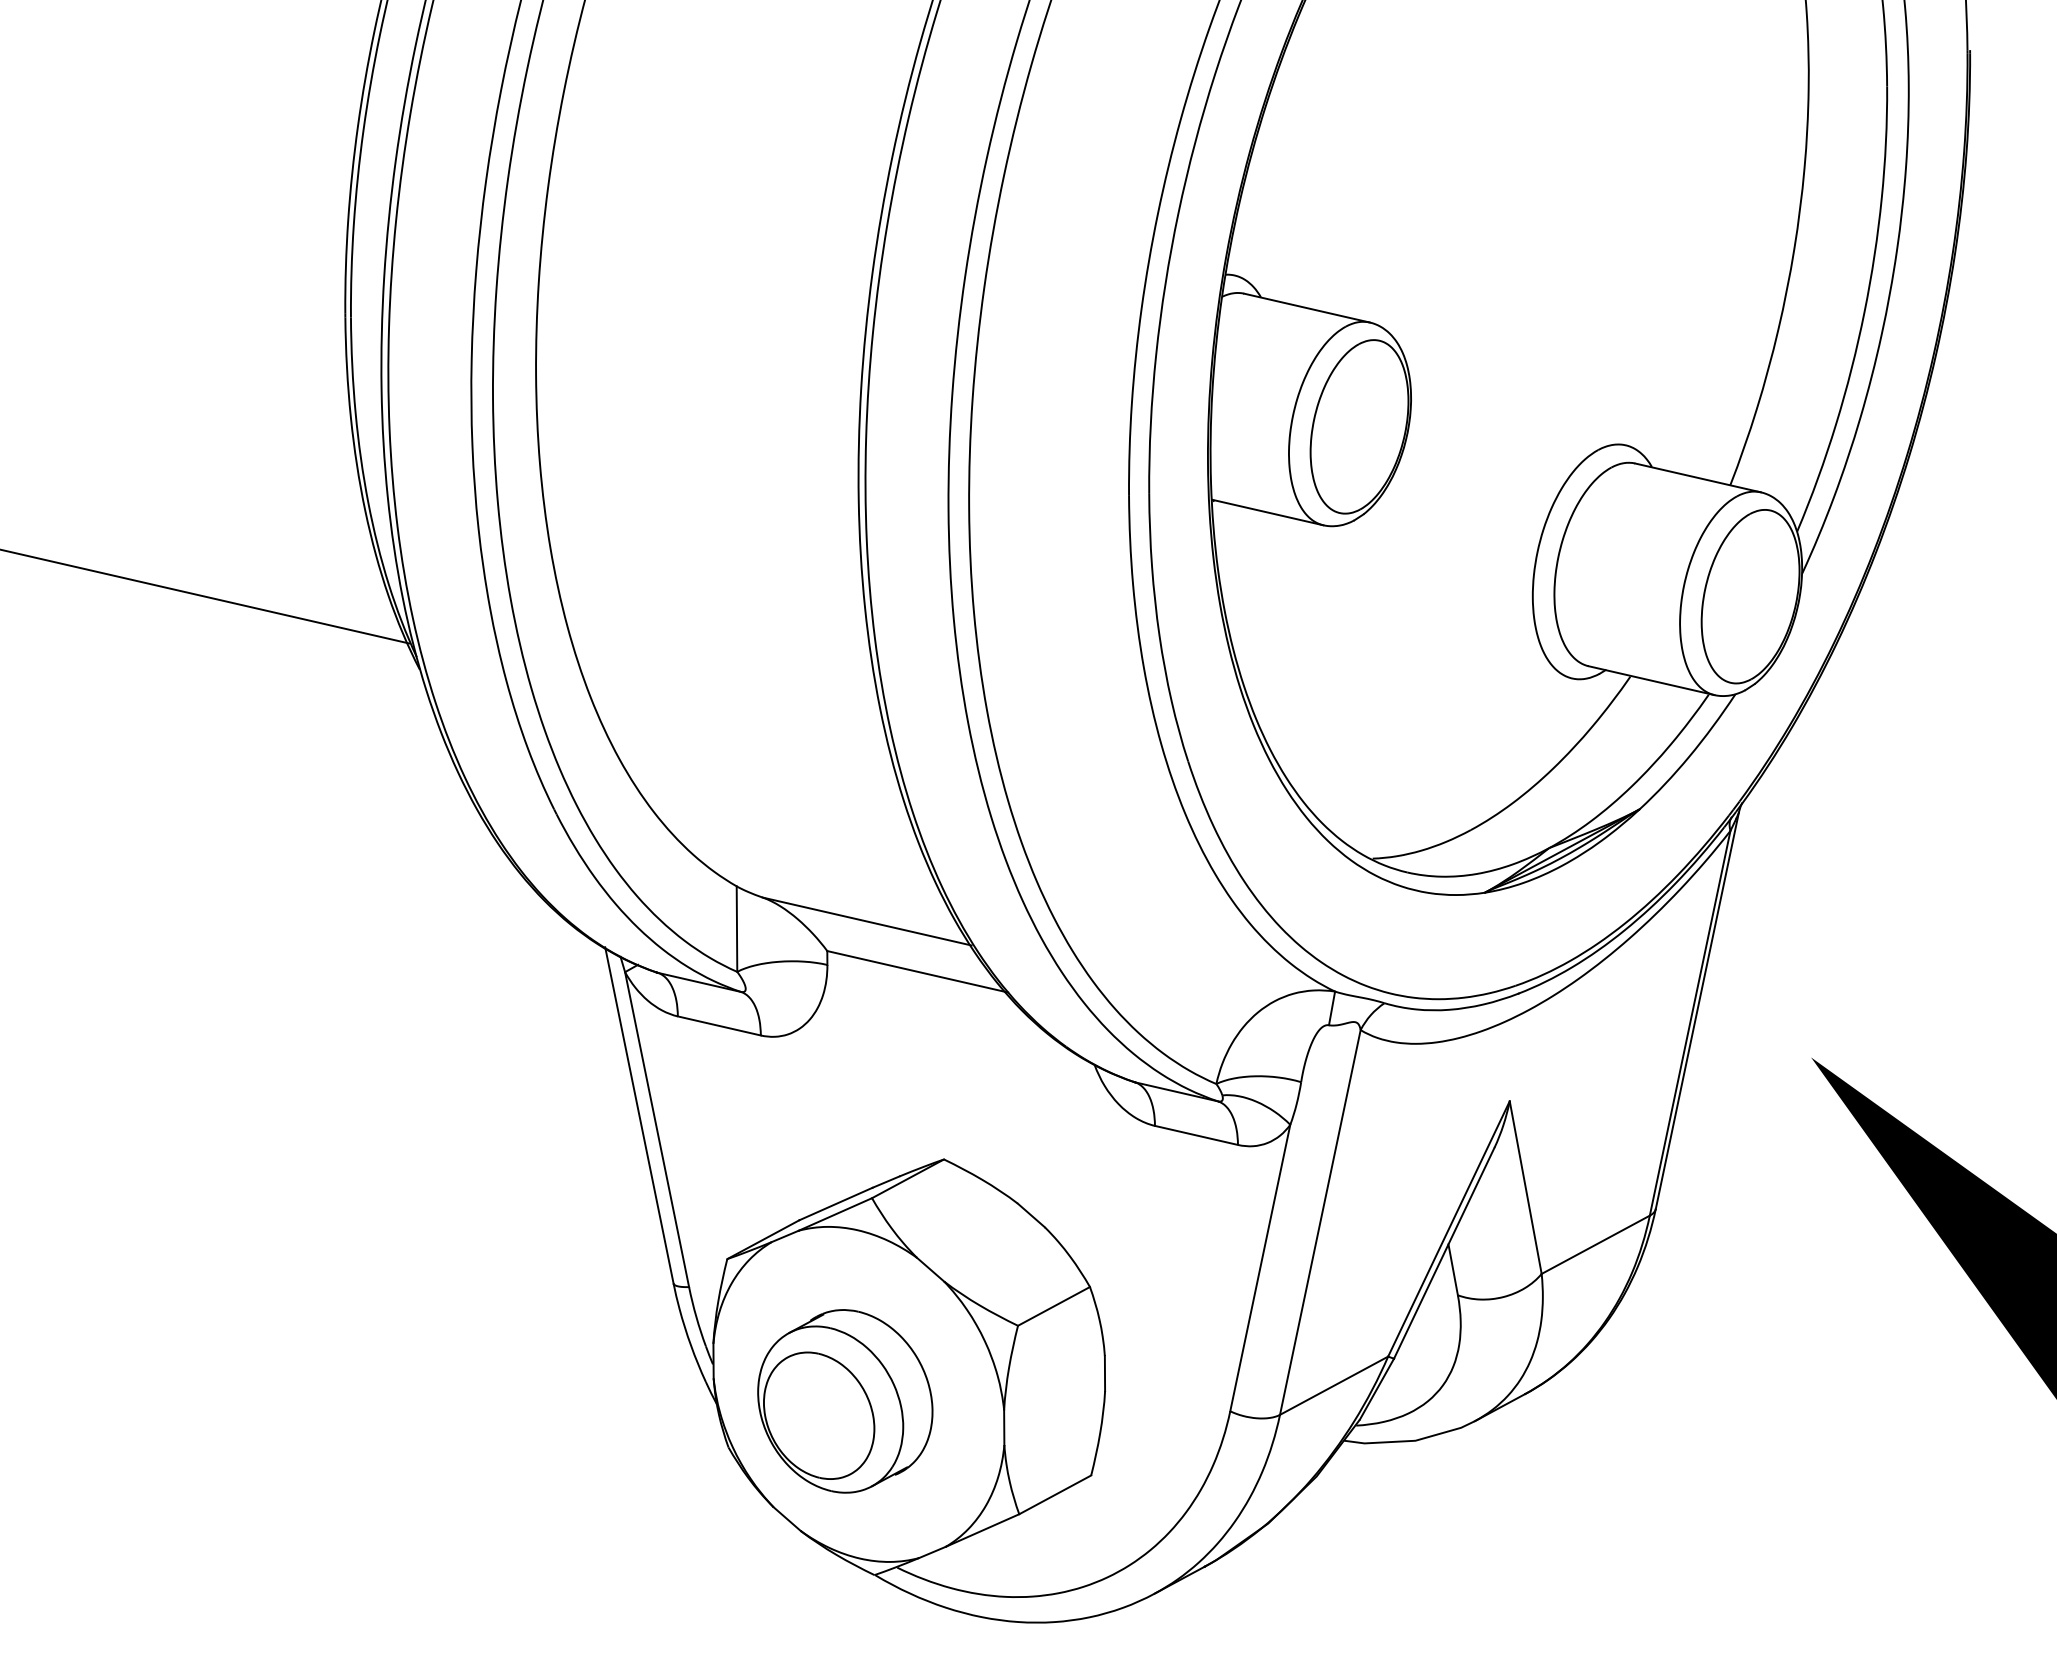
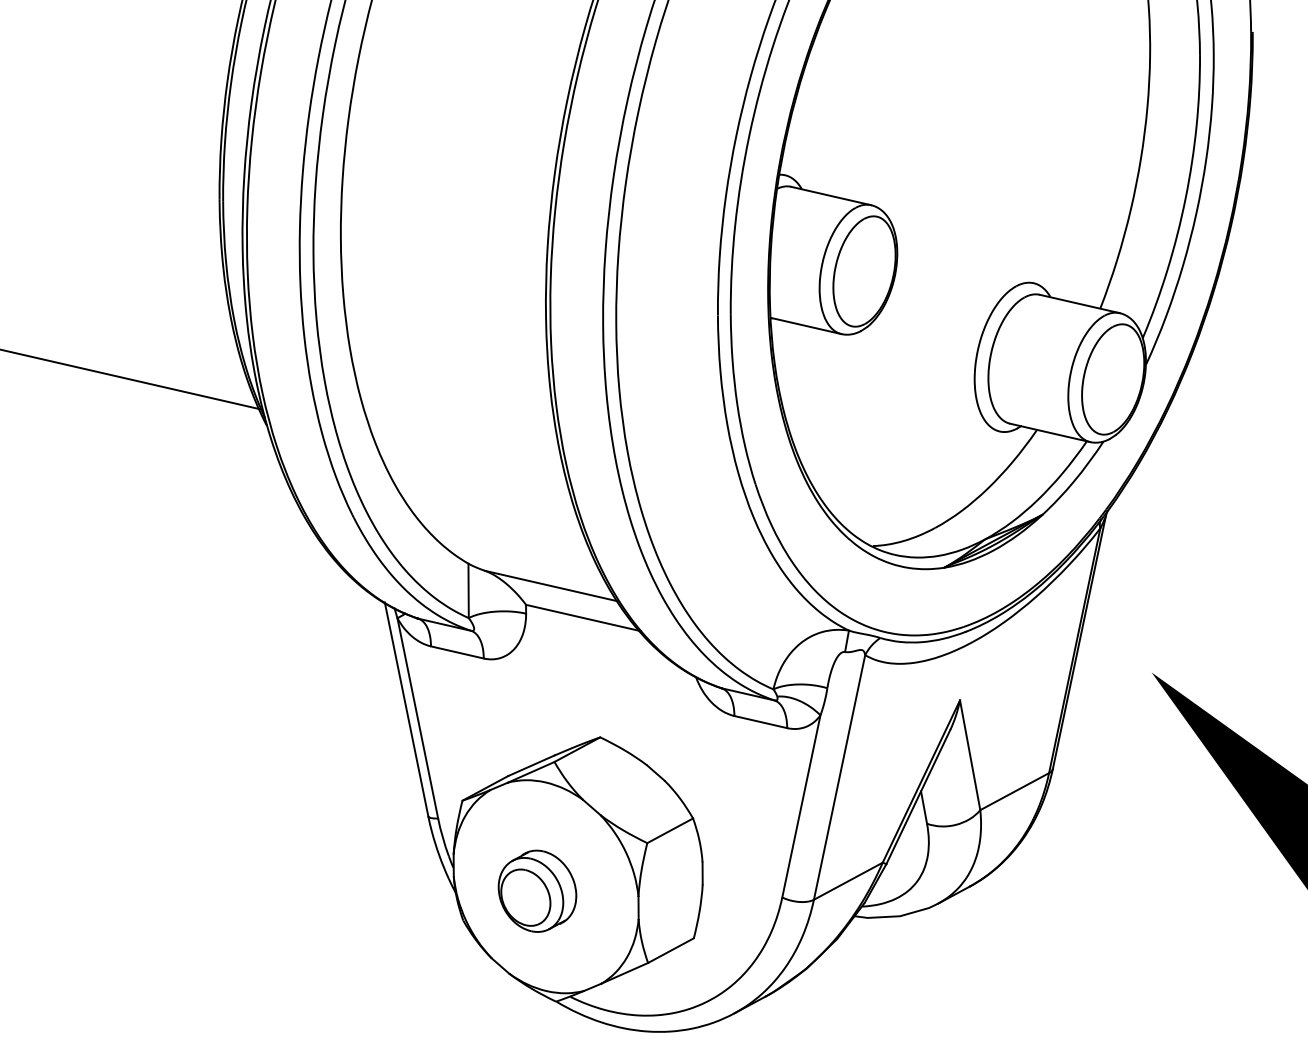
part: (845, 1401) -> (537, 891), size x0.7

